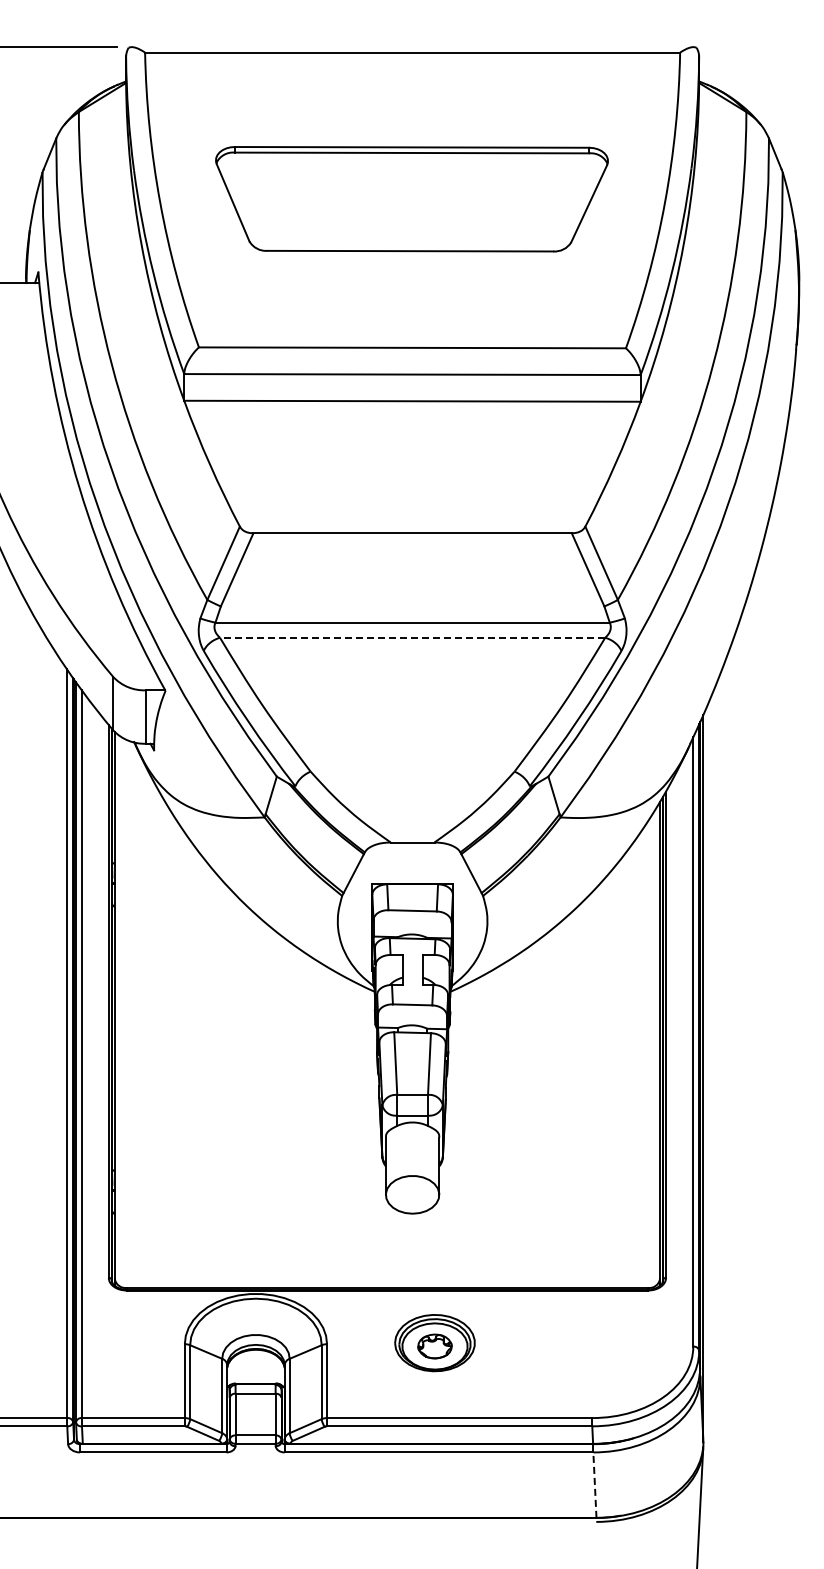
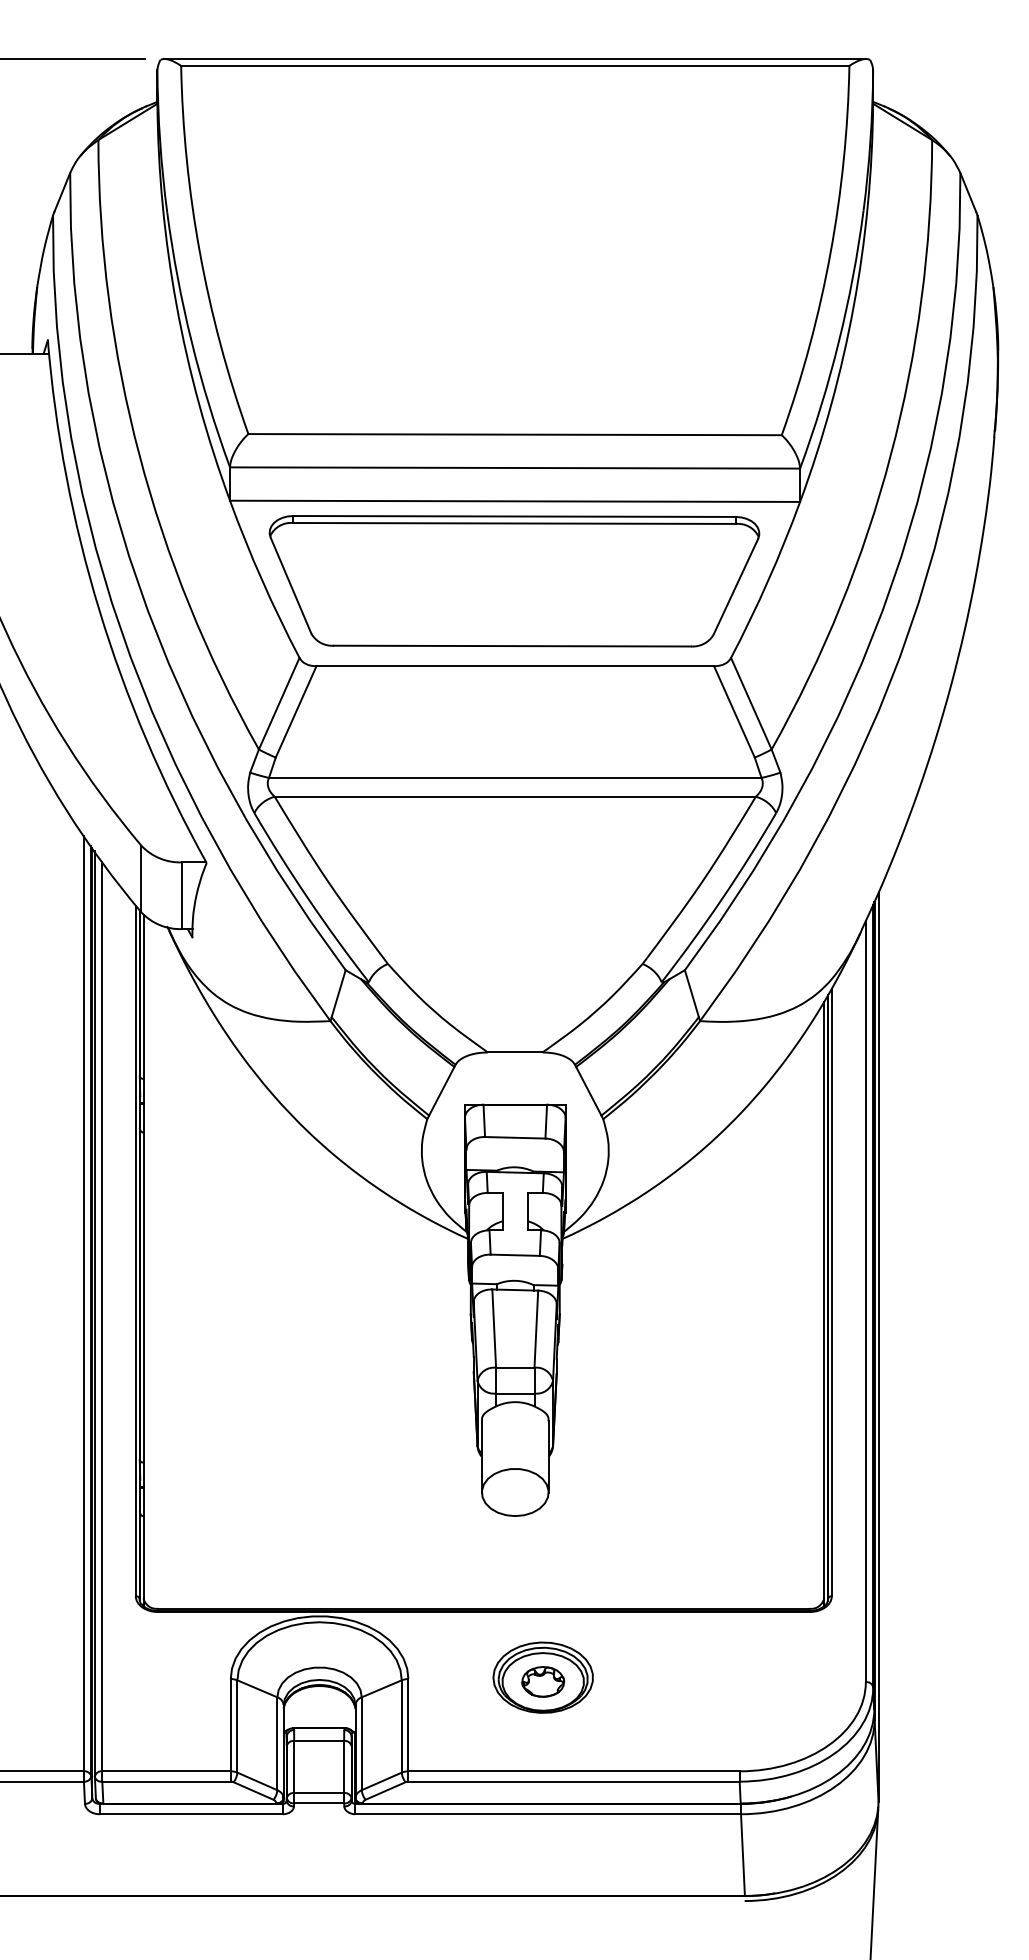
line: (412, 47) -> (515, 59), added
part: (411, 199) -> (513, 581), moved
line: (412, 637) -> (515, 796), dashed -> solid
line: (594, 1485) -> (742, 1855), dashed -> solid

